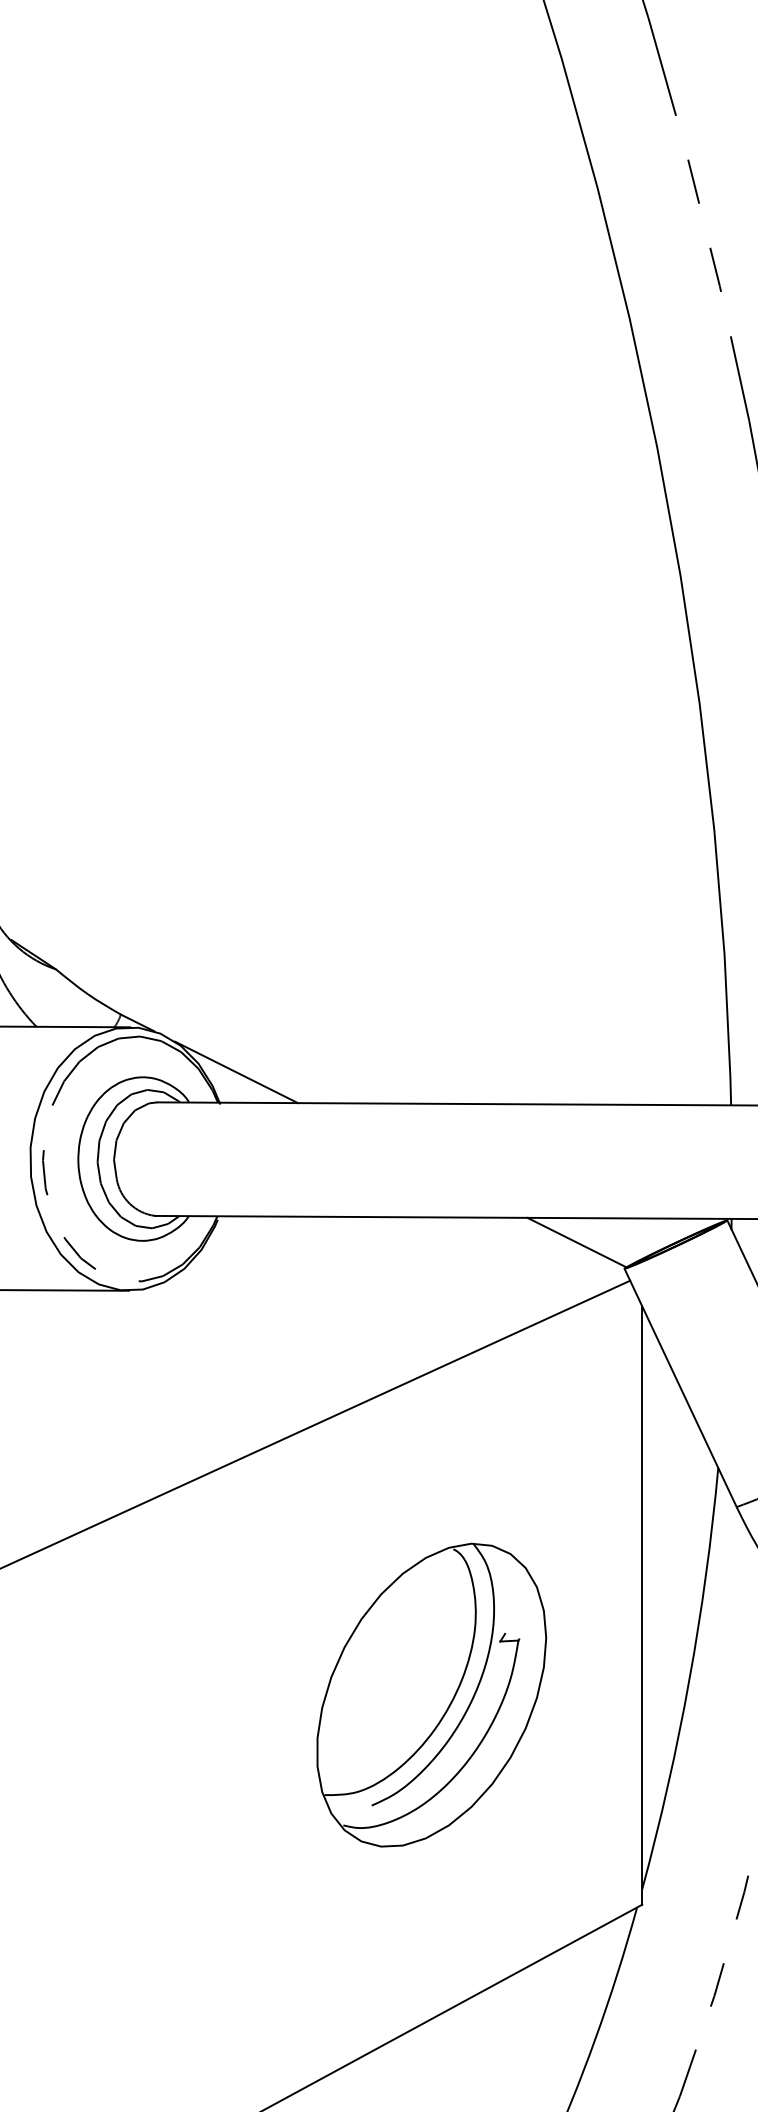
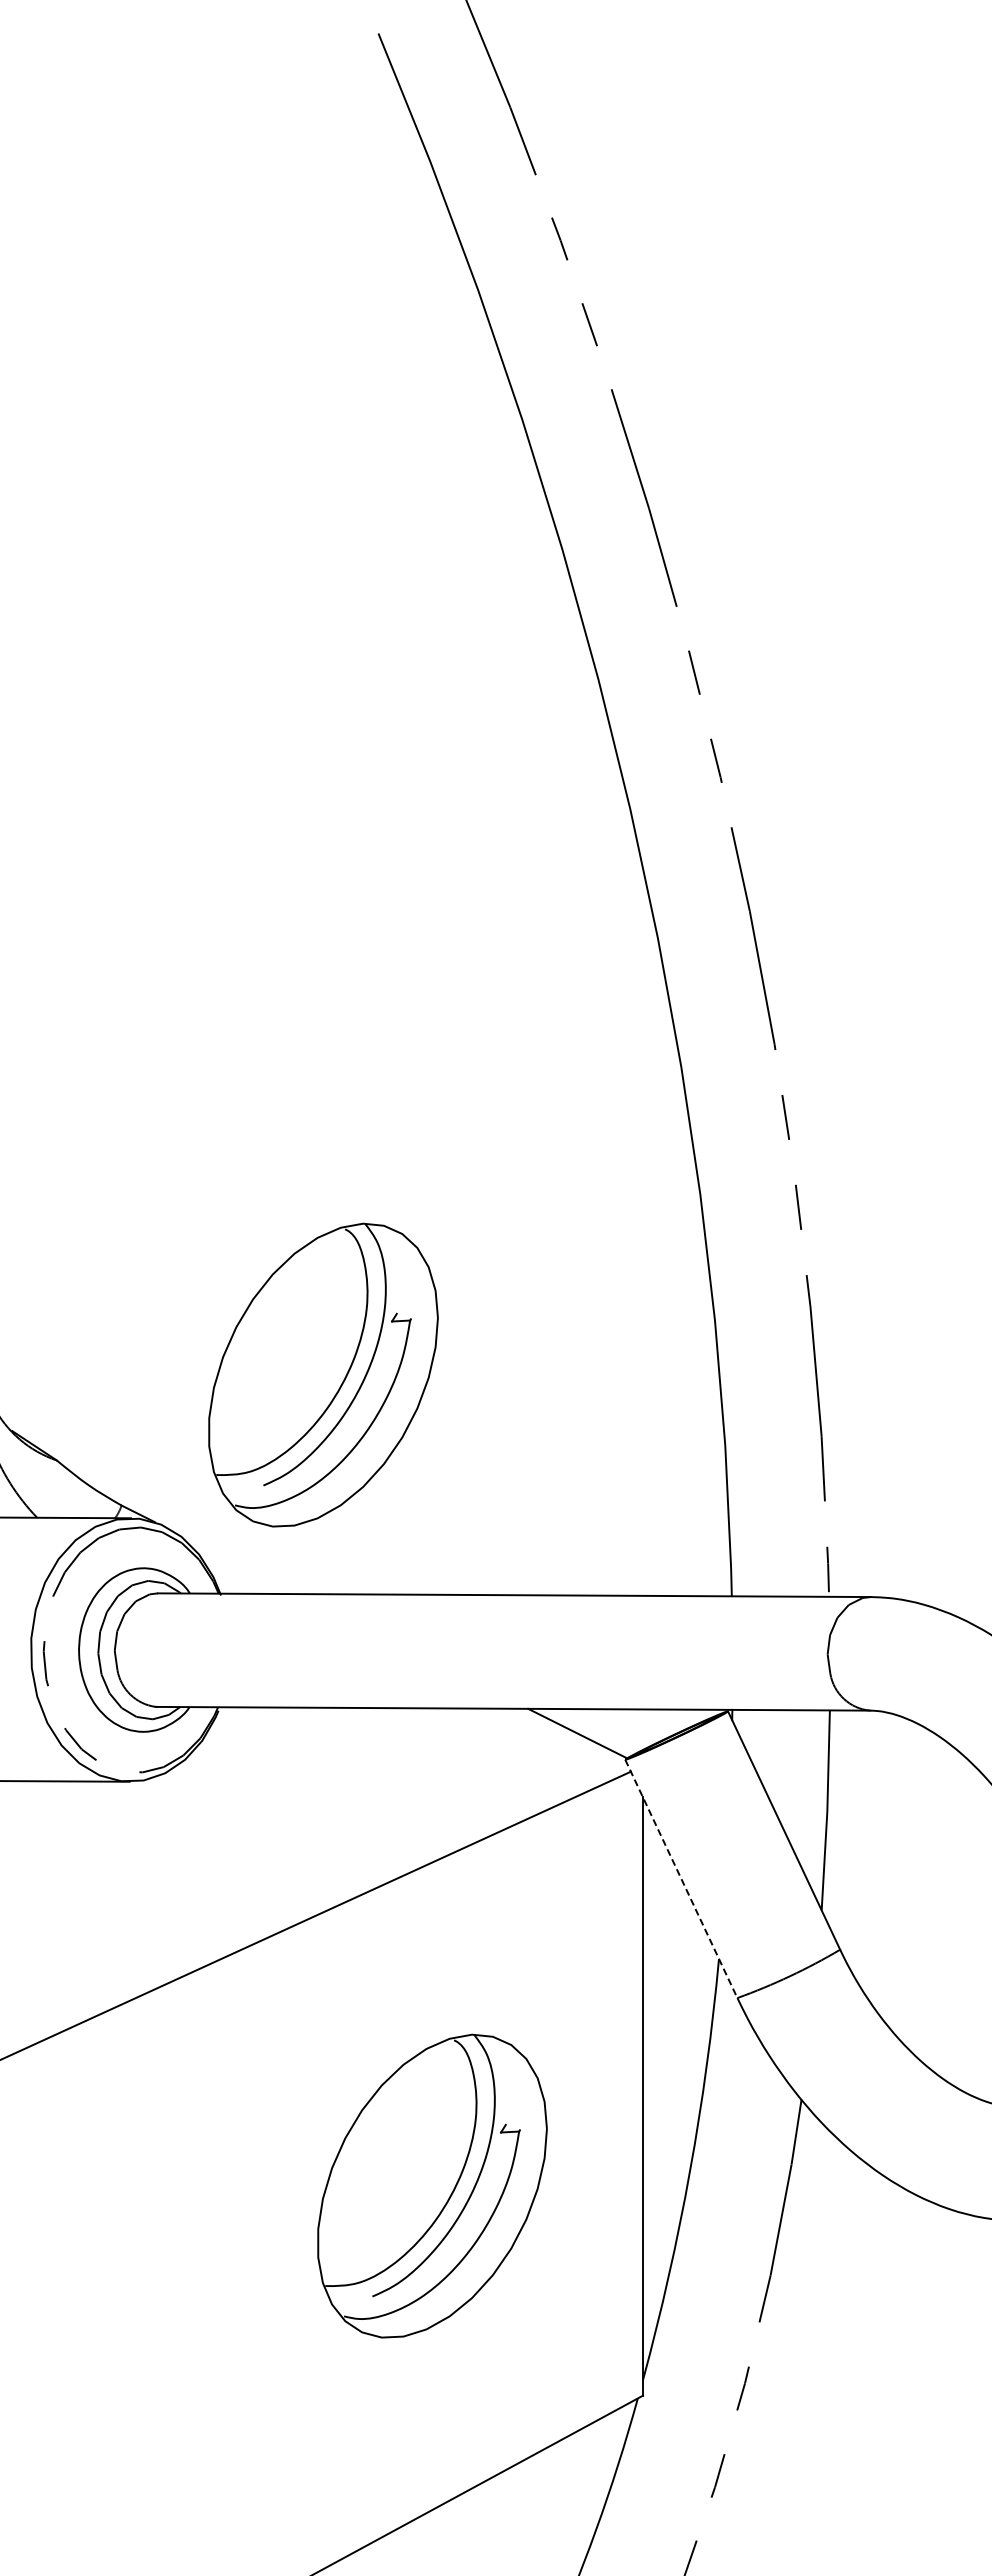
part: (322, 883) -> (323, 1374), added
line: (235, 1072) -> (236, 1563), removed
line: (680, 1387) -> (681, 1878), solid -> dashed

